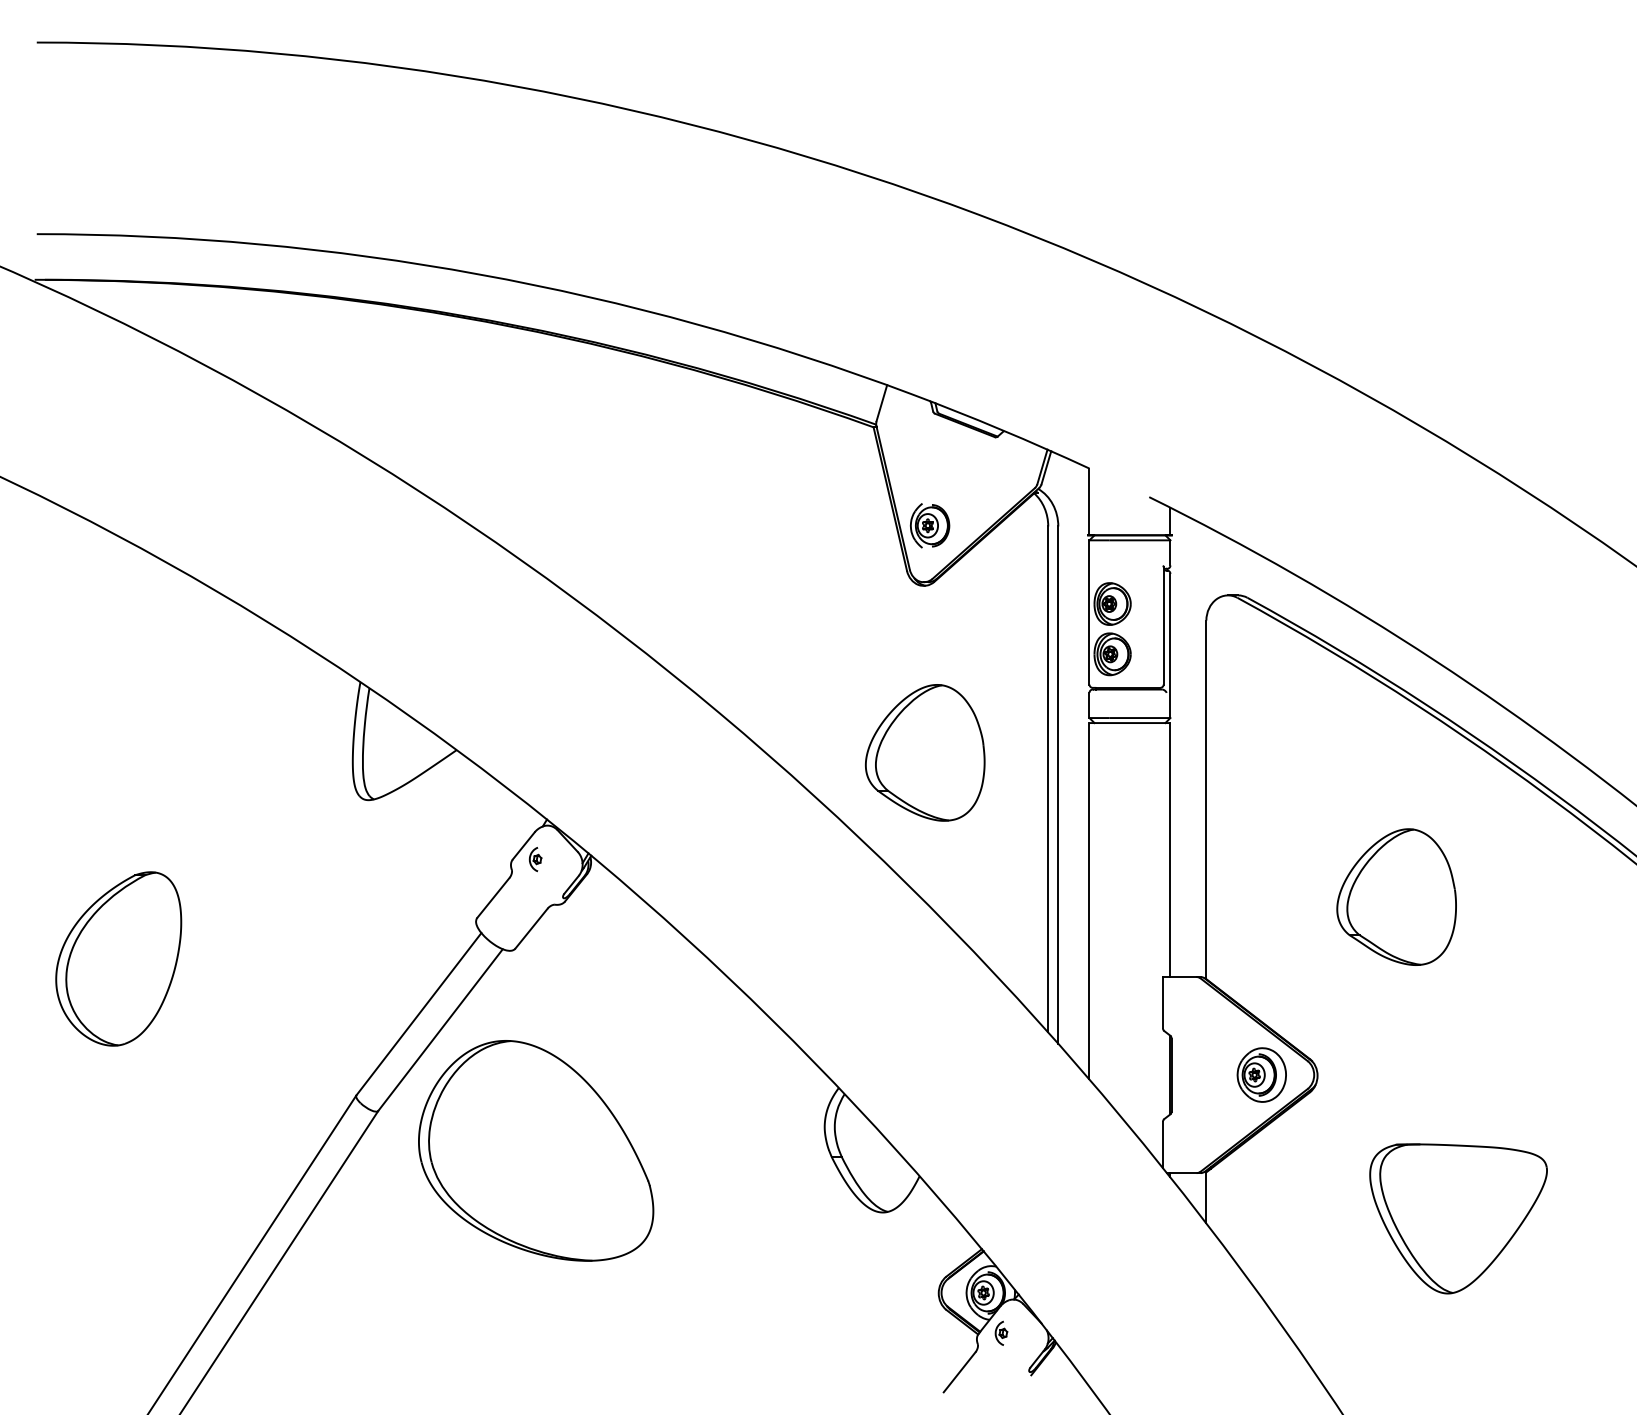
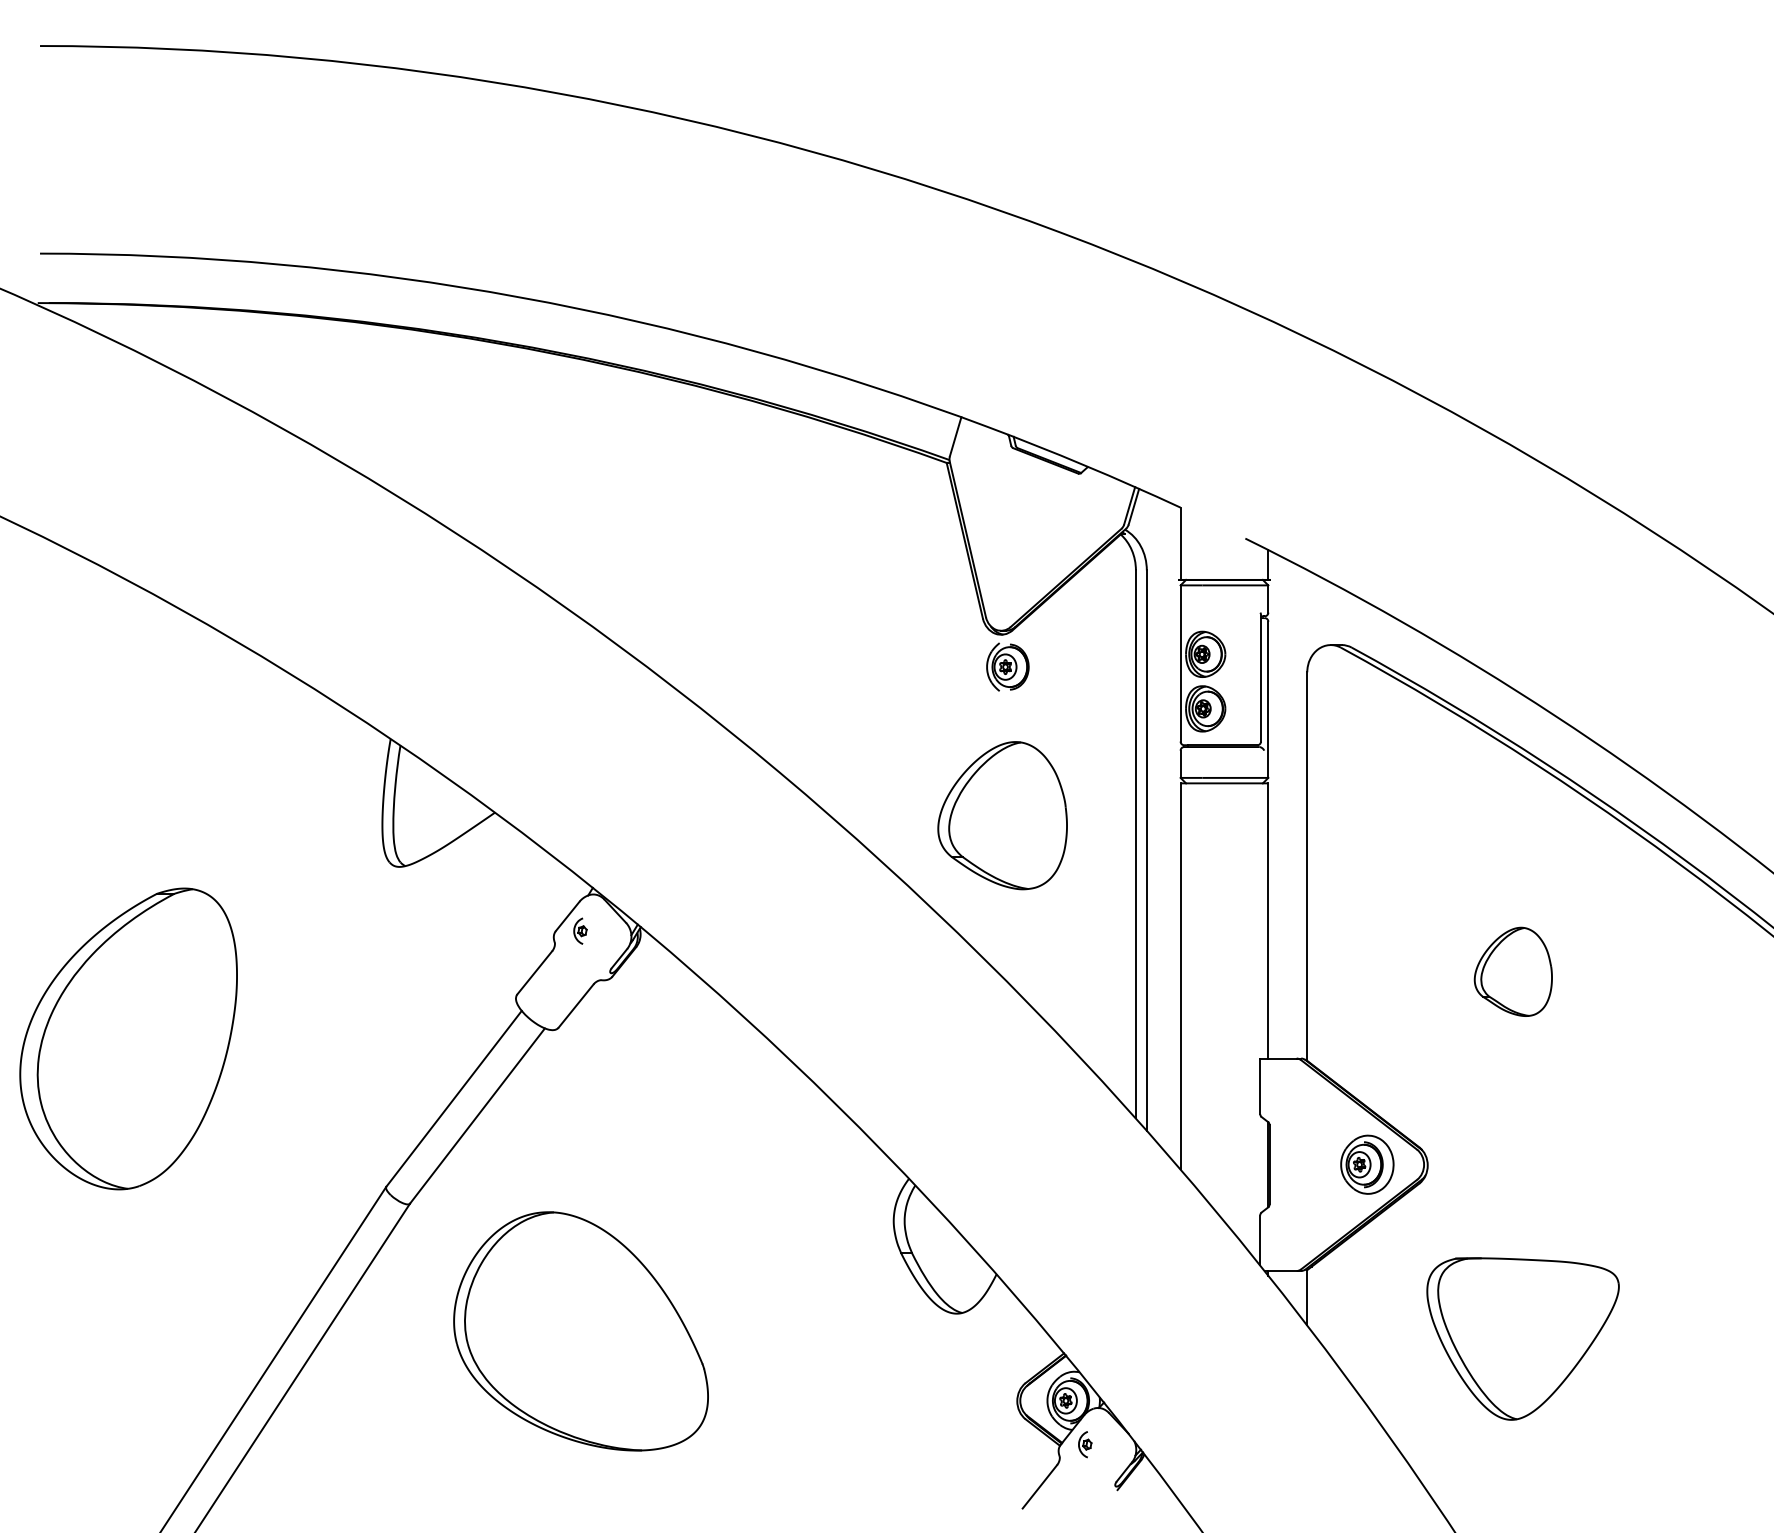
part: (929, 525) -> (1007, 666), moved
part: (1396, 896) -> (1513, 971), size x0.6
part: (118, 958) -> (128, 1038), size x1.6
part: (536, 1150) -> (581, 1331), moved
part: (1458, 1218) -> (1523, 1338), moved

